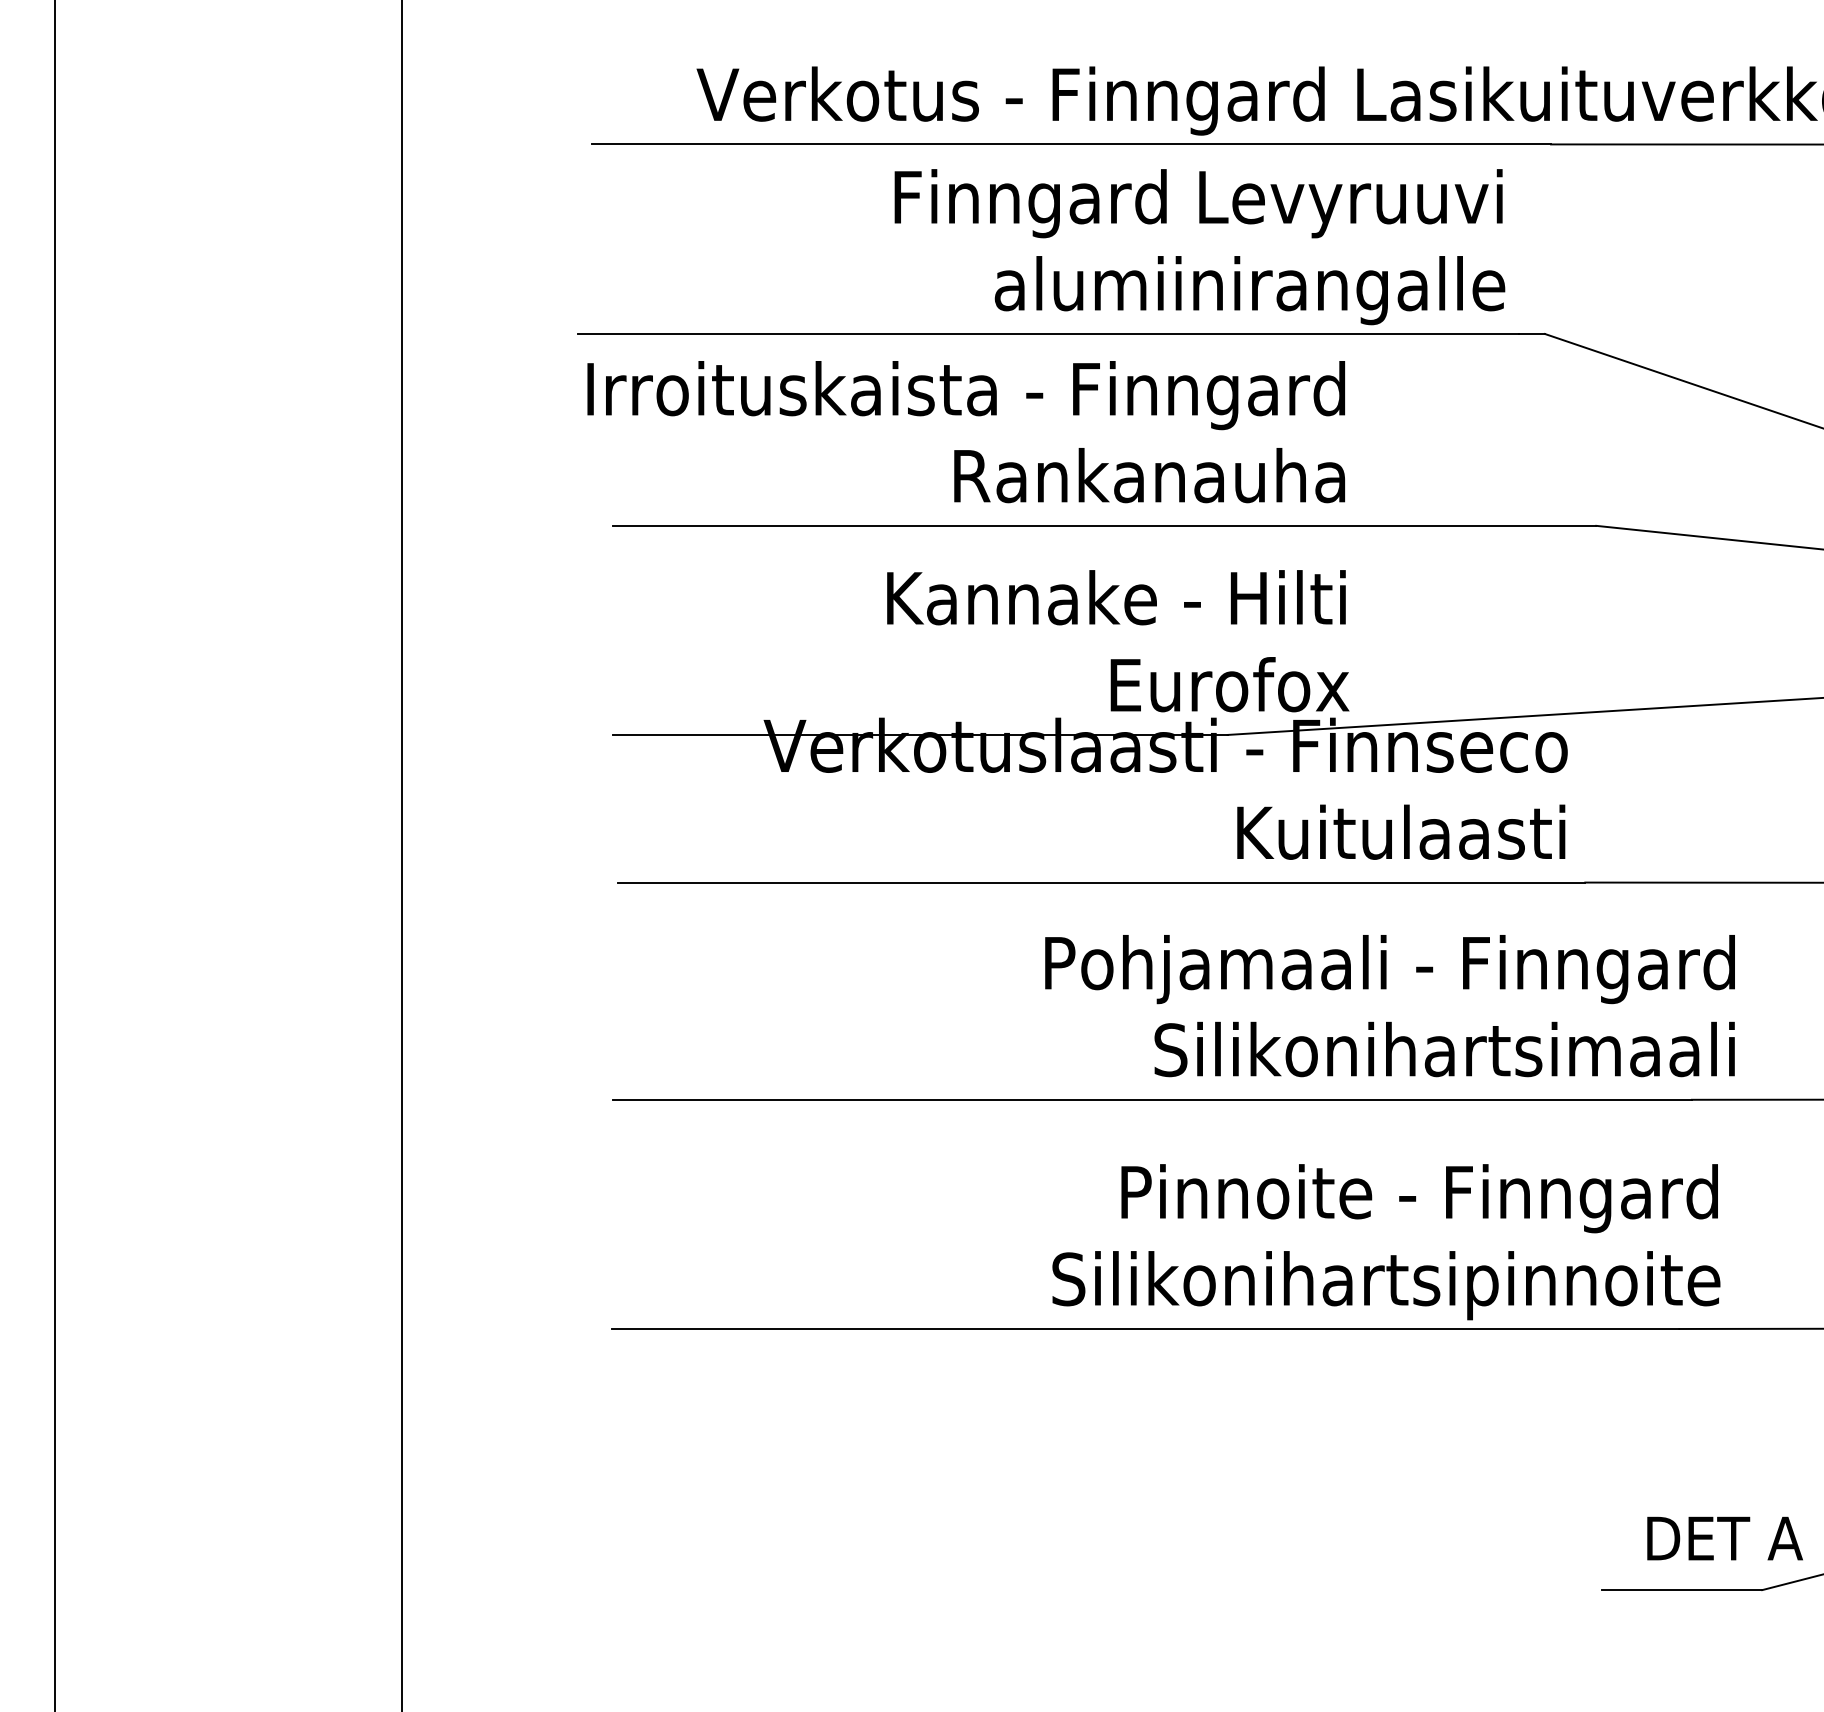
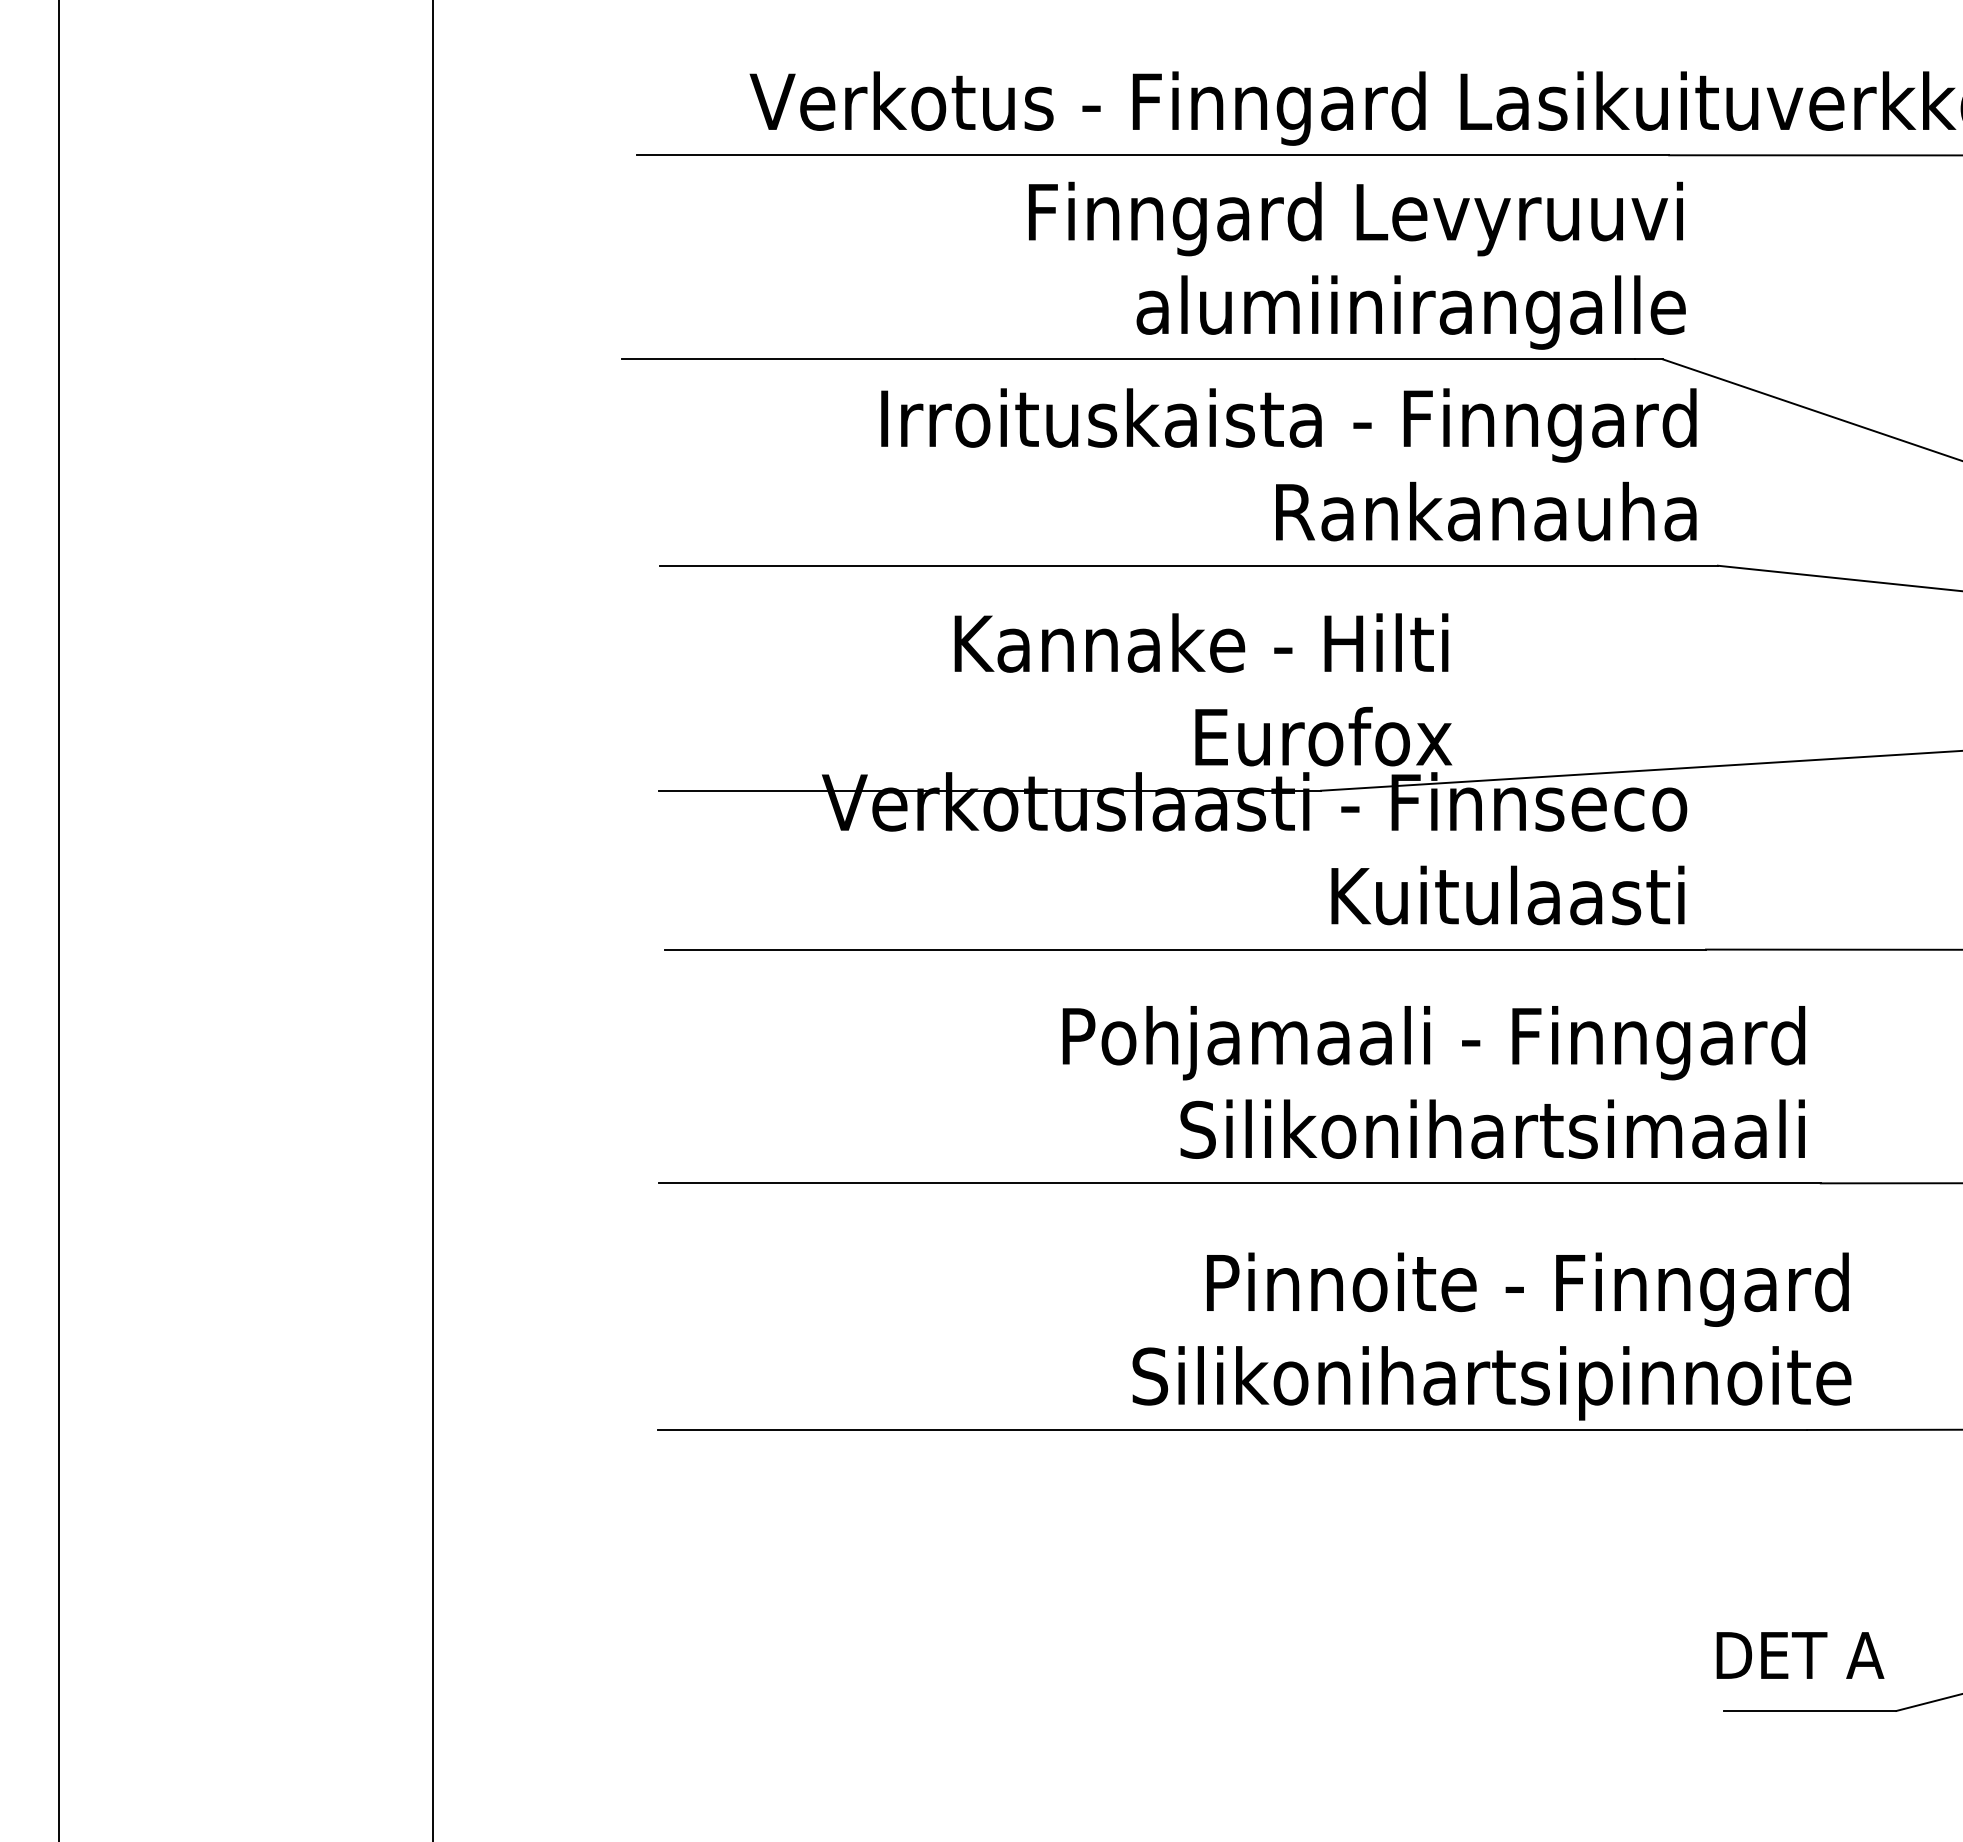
text: (1200, 246) -> (1357, 265), moved
text: (965, 431) -> (1288, 464), moved
text: (1389, 1006) -> (1433, 1082), moved
text: (1725, 1538) -> (1800, 1655), moved

